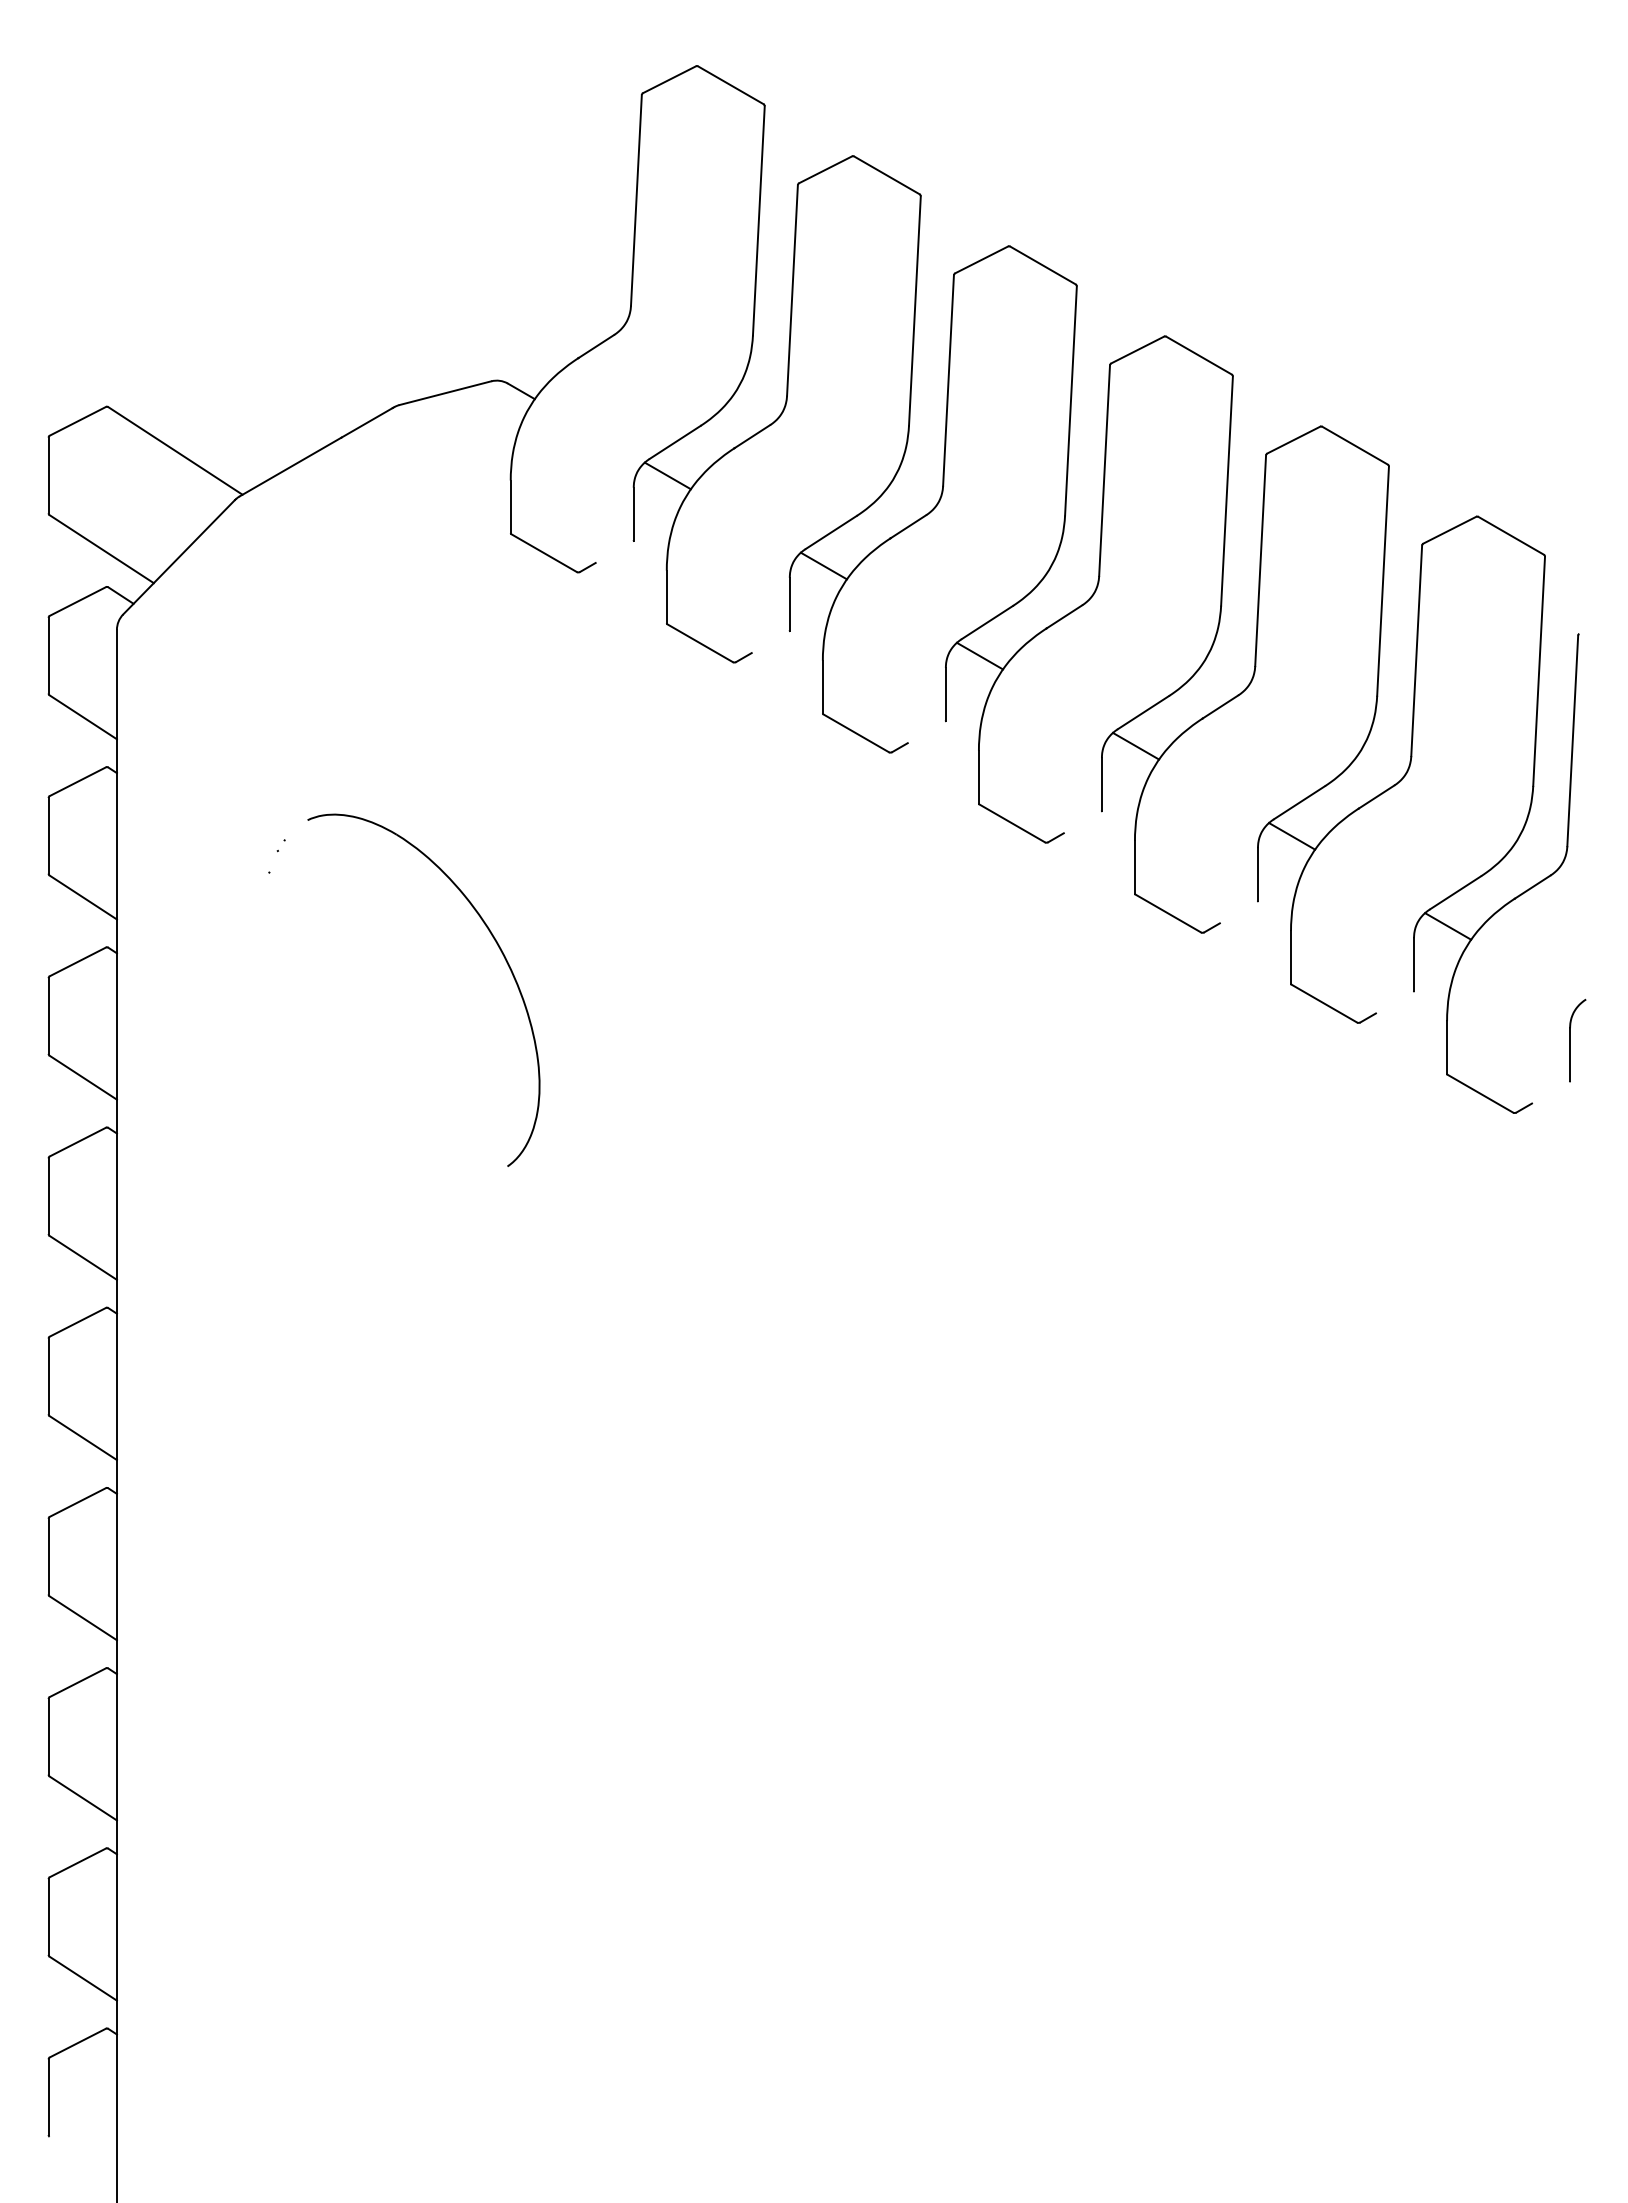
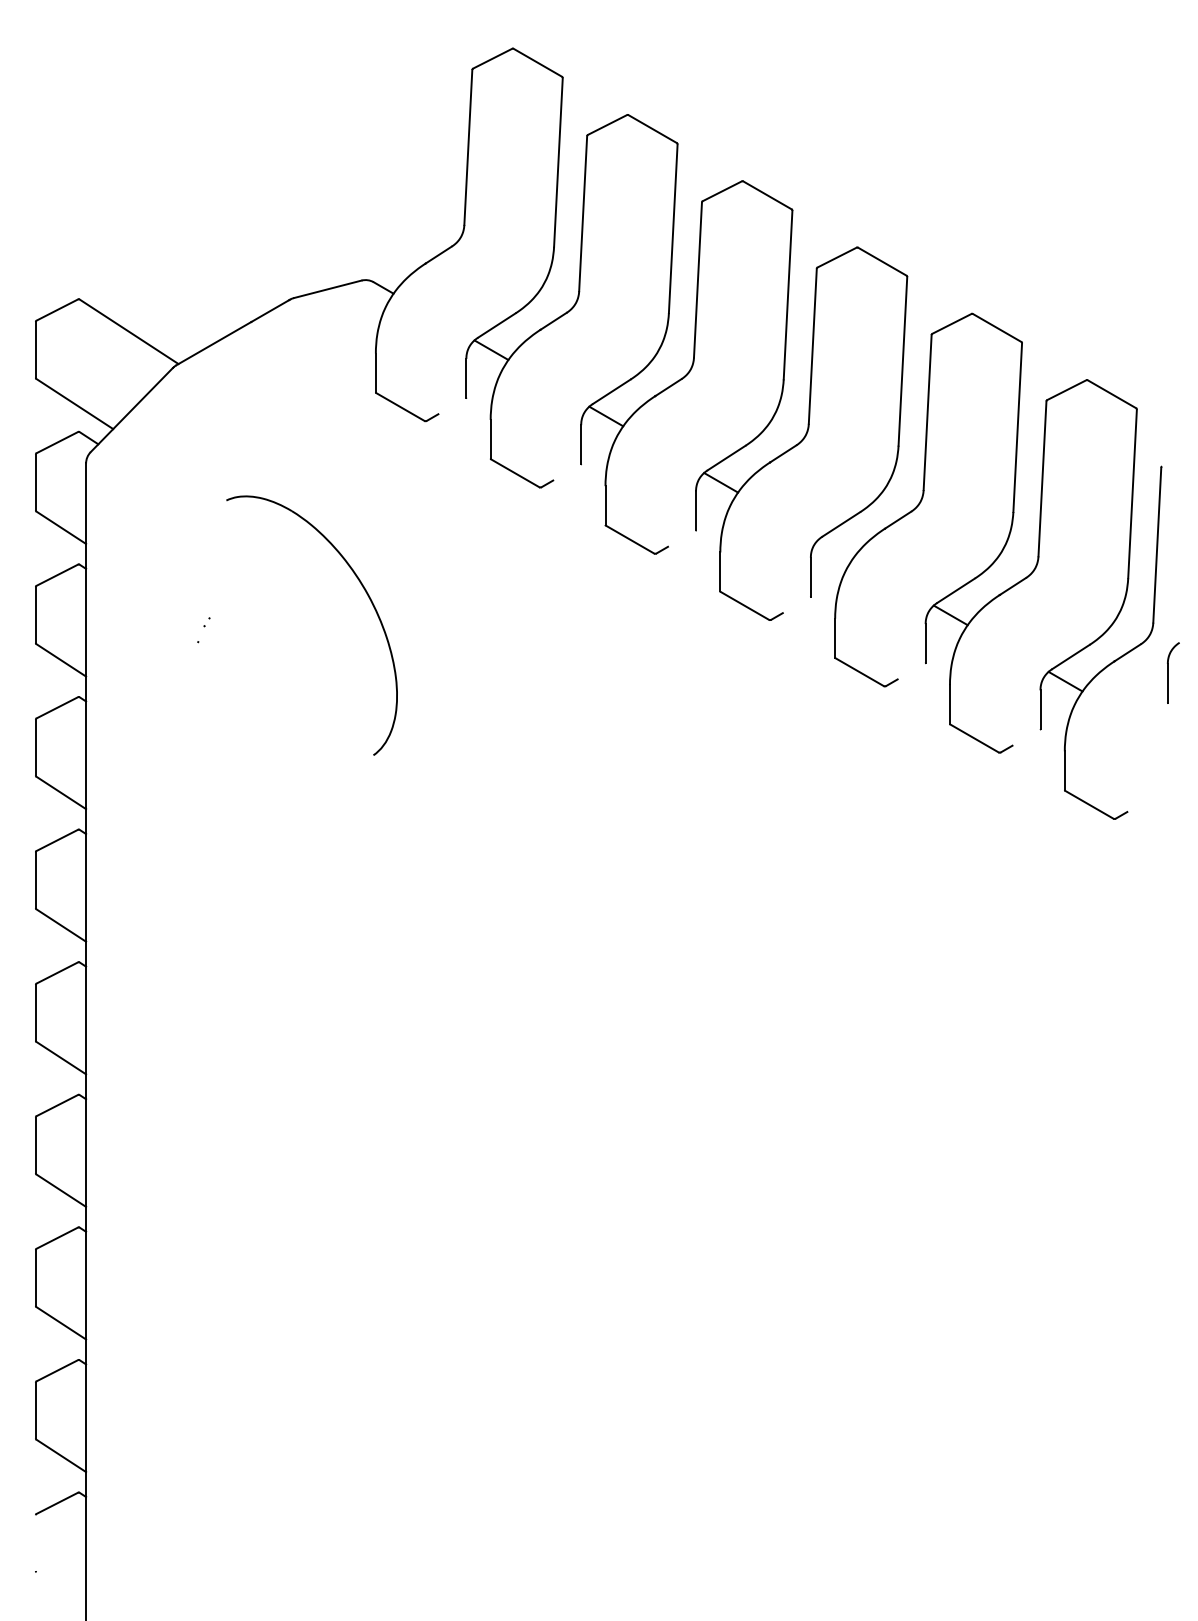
line: (1135, 745) -> (835, 548), removed
part: (500, 951) -> (368, 597), moved
part: (1570, 1040) -> (1168, 672), moved
line: (48, 2097) -> (35, 1543), removed

